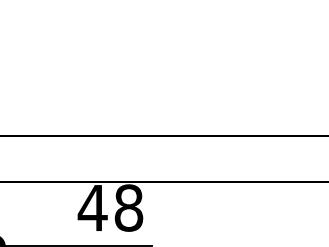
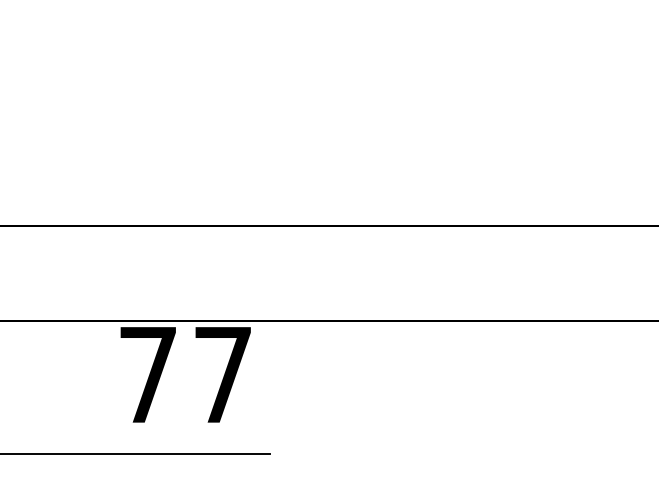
text: (110, 207) -> (184, 373), 48 -> 77

